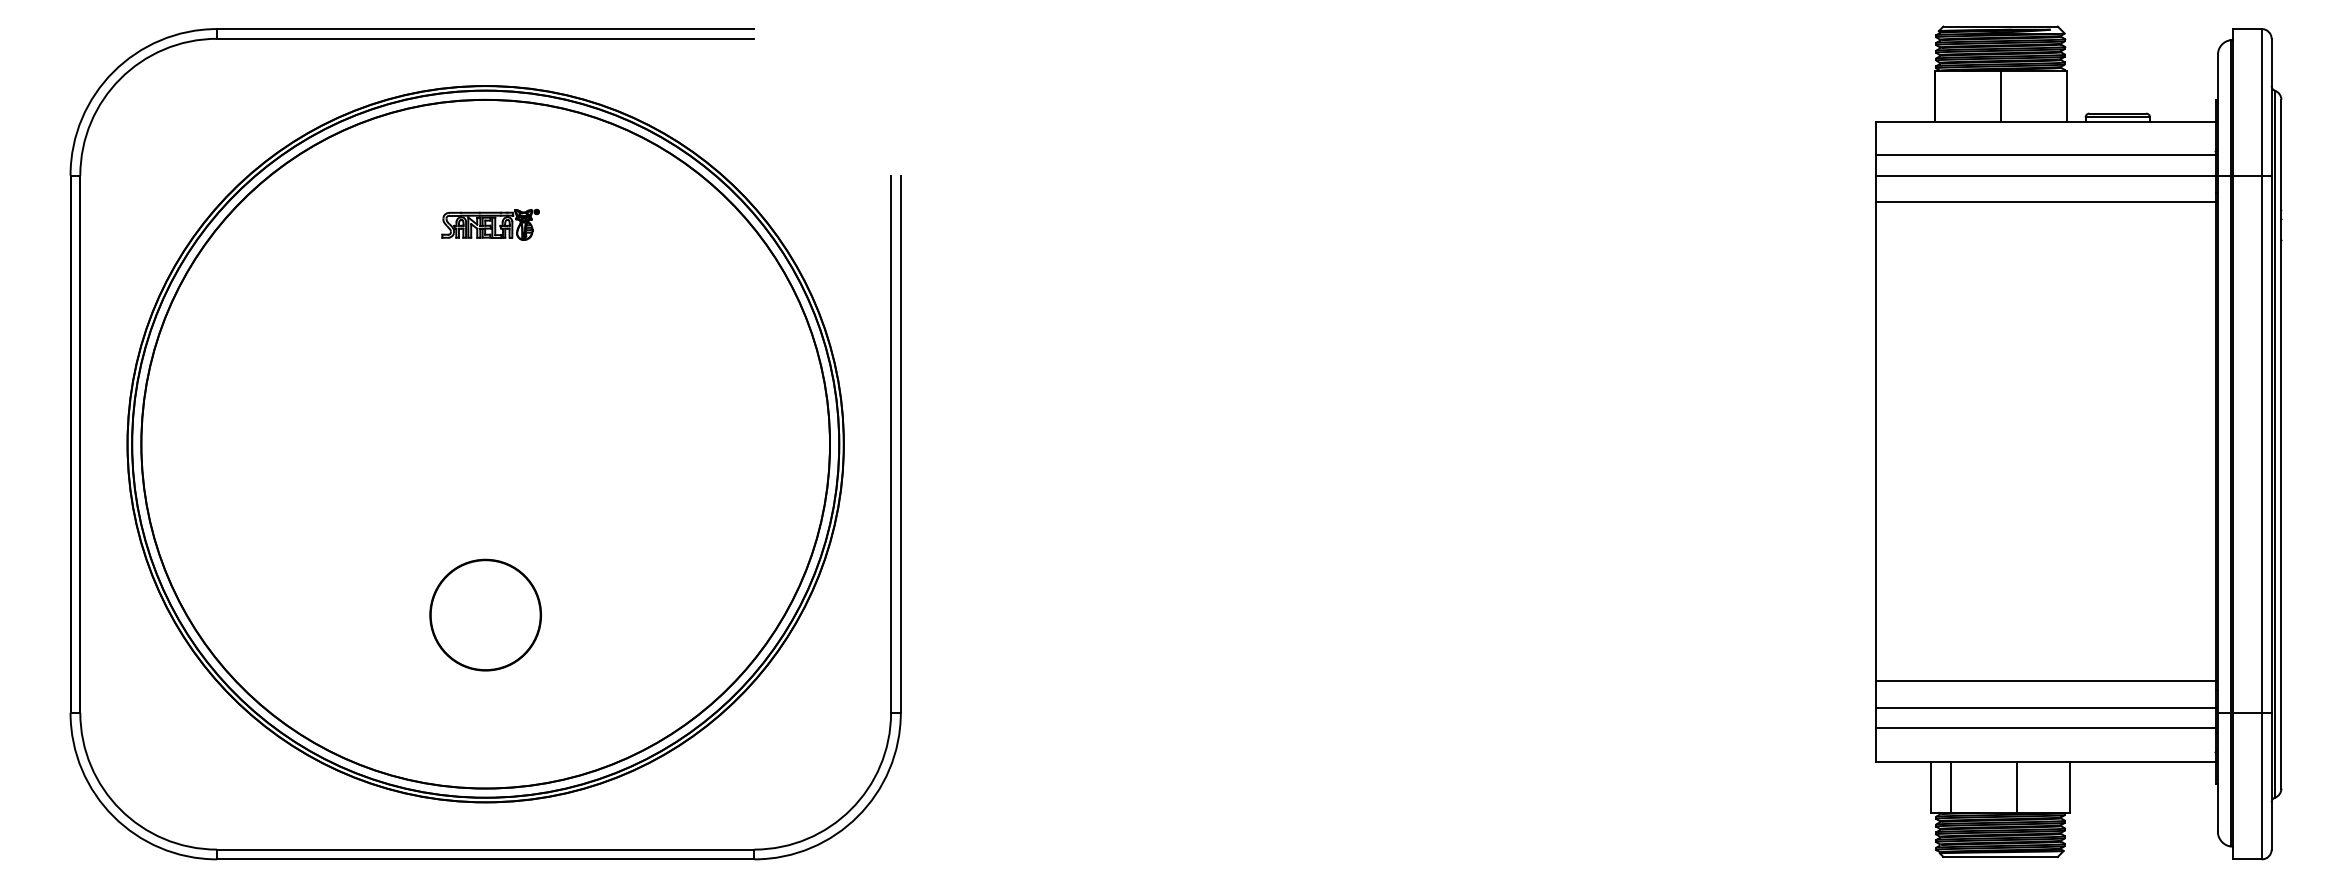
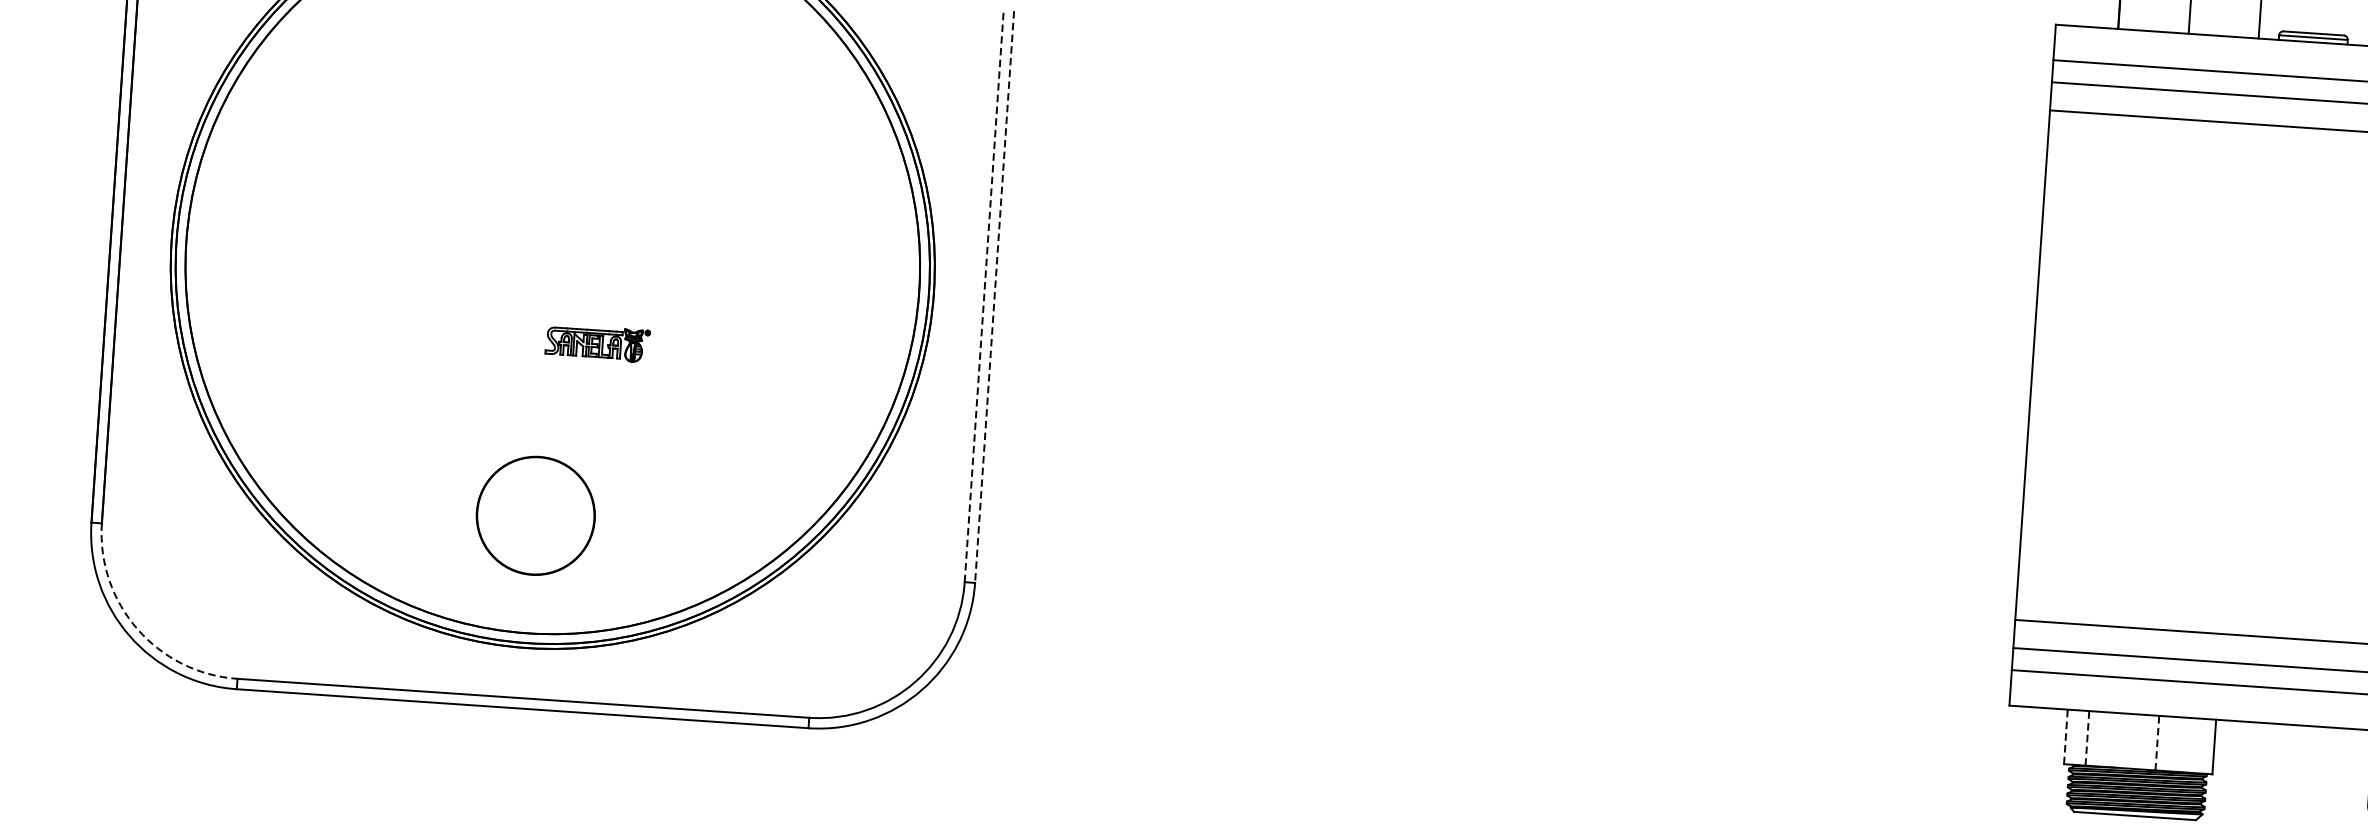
part: (490, 224) -> (597, 342), moved
line: (891, 444) -> (984, 296), solid -> dashed
line: (900, 444) -> (994, 297), solid -> dashed
part: (485, 614) -> (535, 515), moved
line: (1930, 787) -> (2065, 737), solid -> dashed
line: (1951, 787) -> (2087, 738), solid -> dashed
line: (2016, 787) -> (2157, 743), solid -> dashed
arc: (120, 809) -> (137, 629), solid -> dashed

